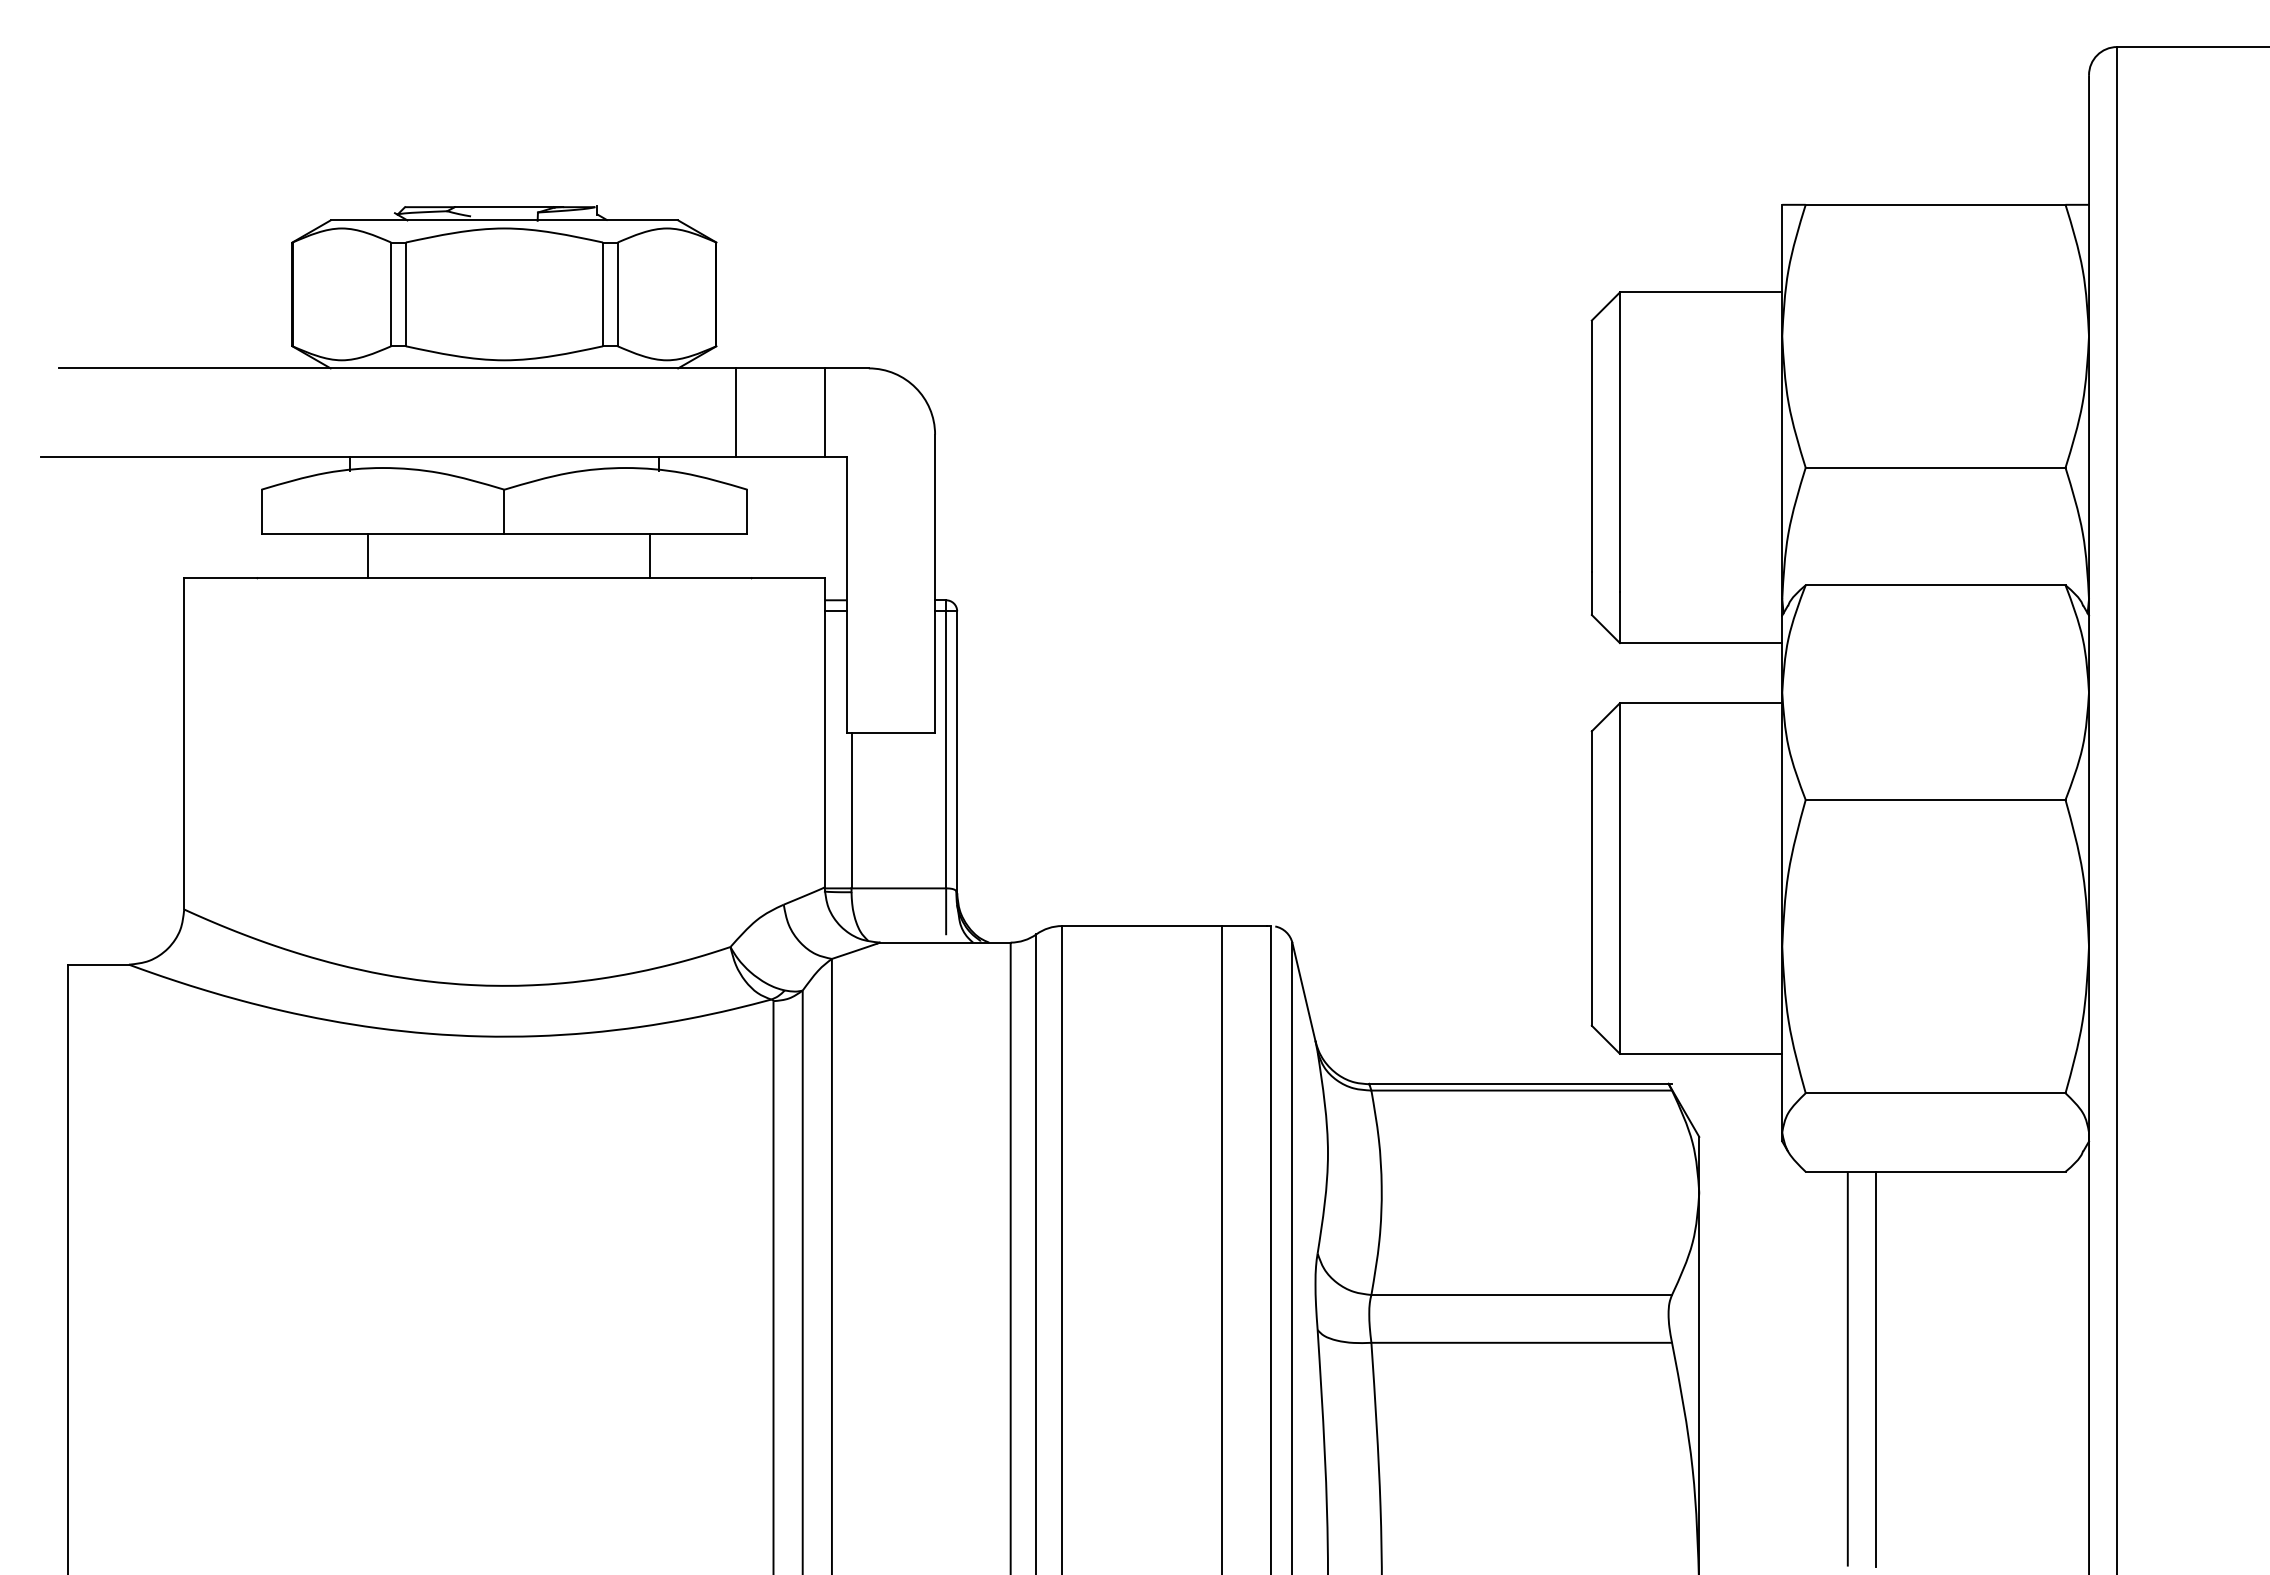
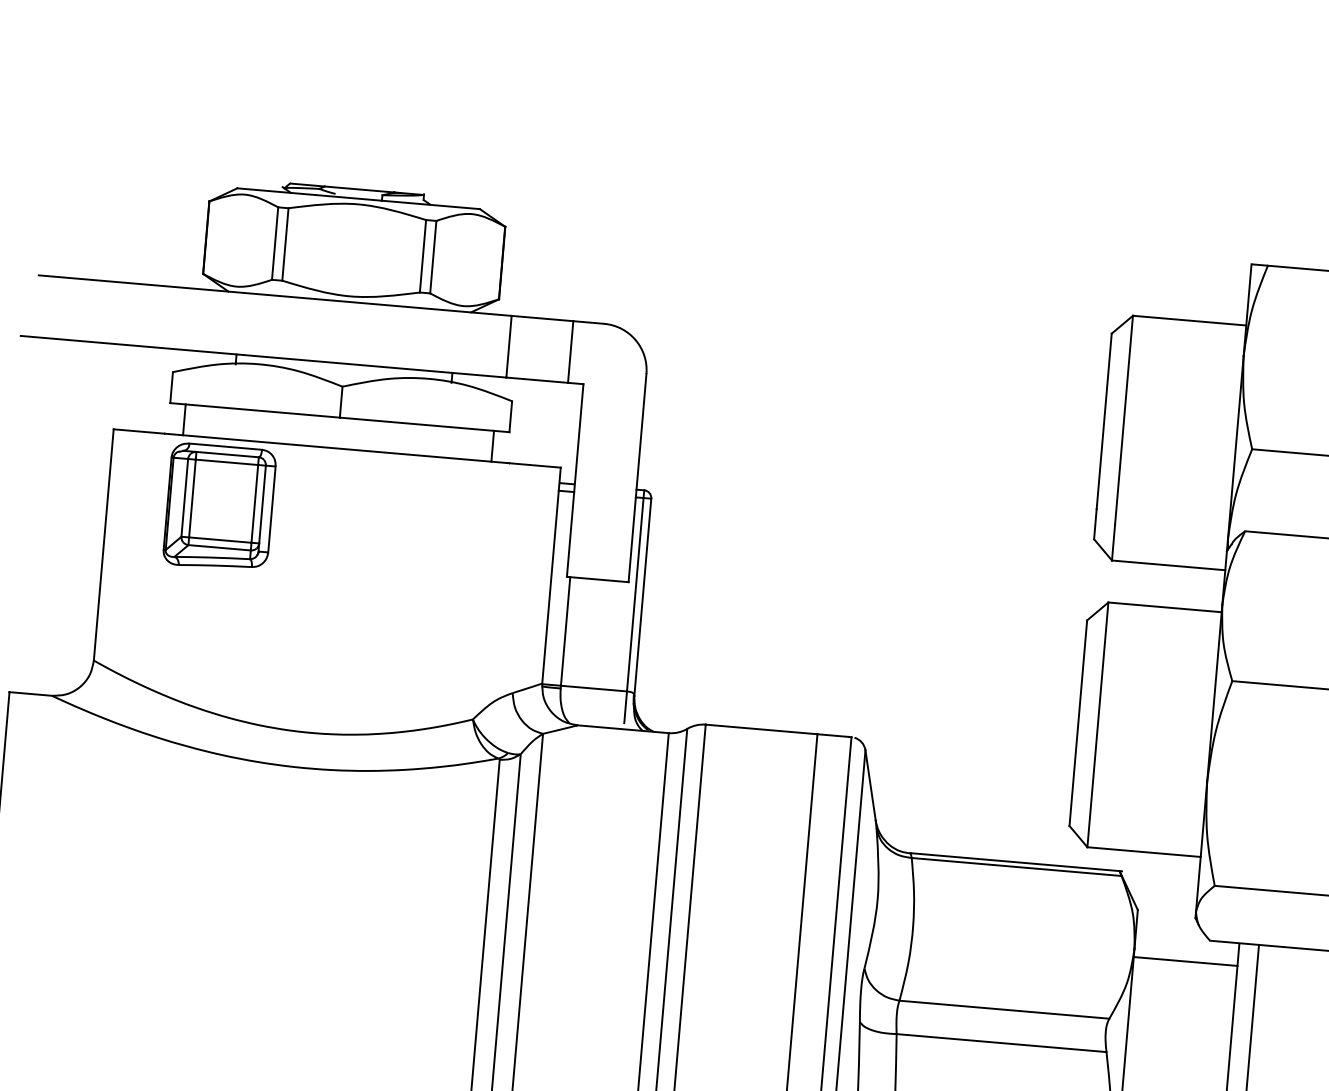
line: (367, 556) -> (184, 420), moved
line: (650, 556) -> (492, 446), moved
part: (344, 676) -> (219, 507), added
line: (1773, 1204) -> (1185, 961), added

